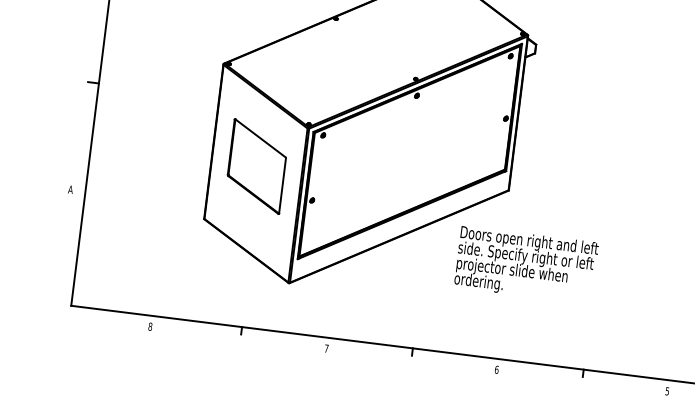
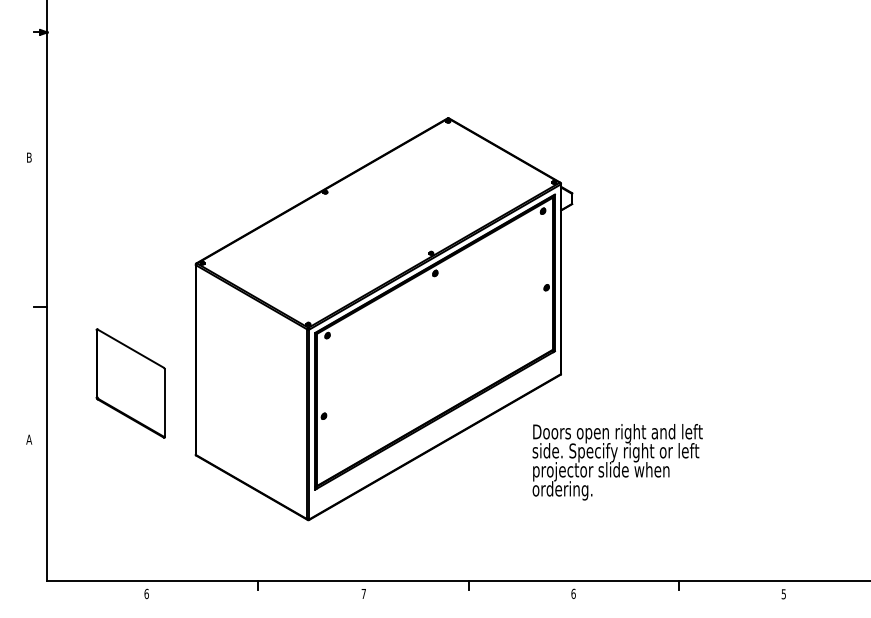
part: (256, 166) -> (130, 383), moved
text: (526, 265) -> (617, 462), moved
text: (150, 326) -> (146, 593), 8 -> 6

